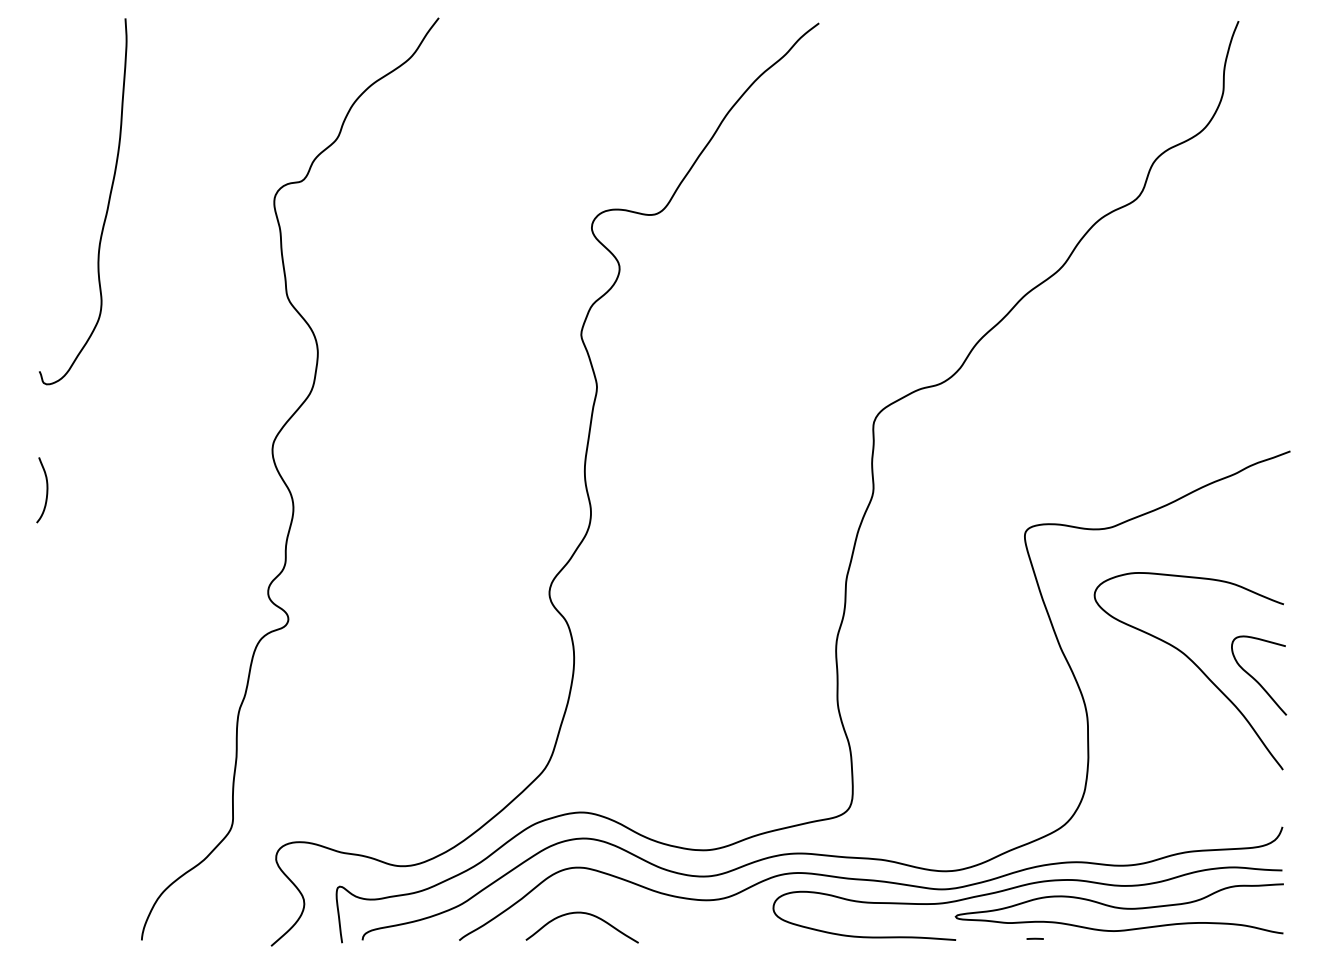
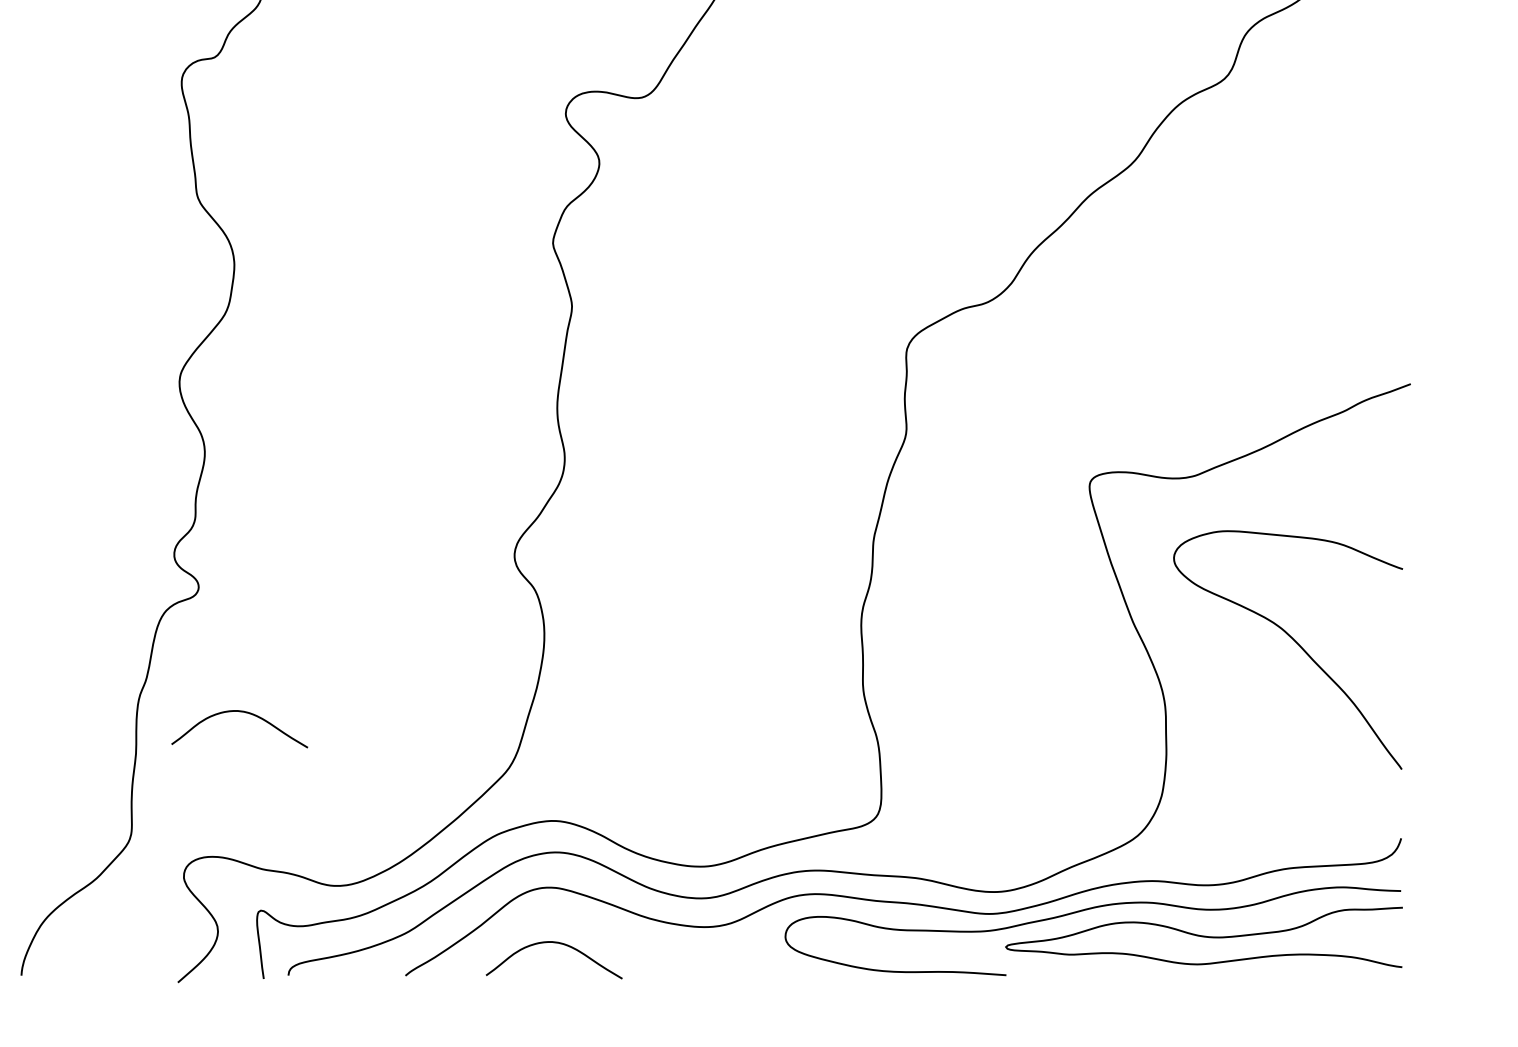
curve: (1255, 678) -> (1368, 658), removed
curve: (325, 723) -> (243, 713), added
line: (1034, 938) -> (1101, 973), removed

